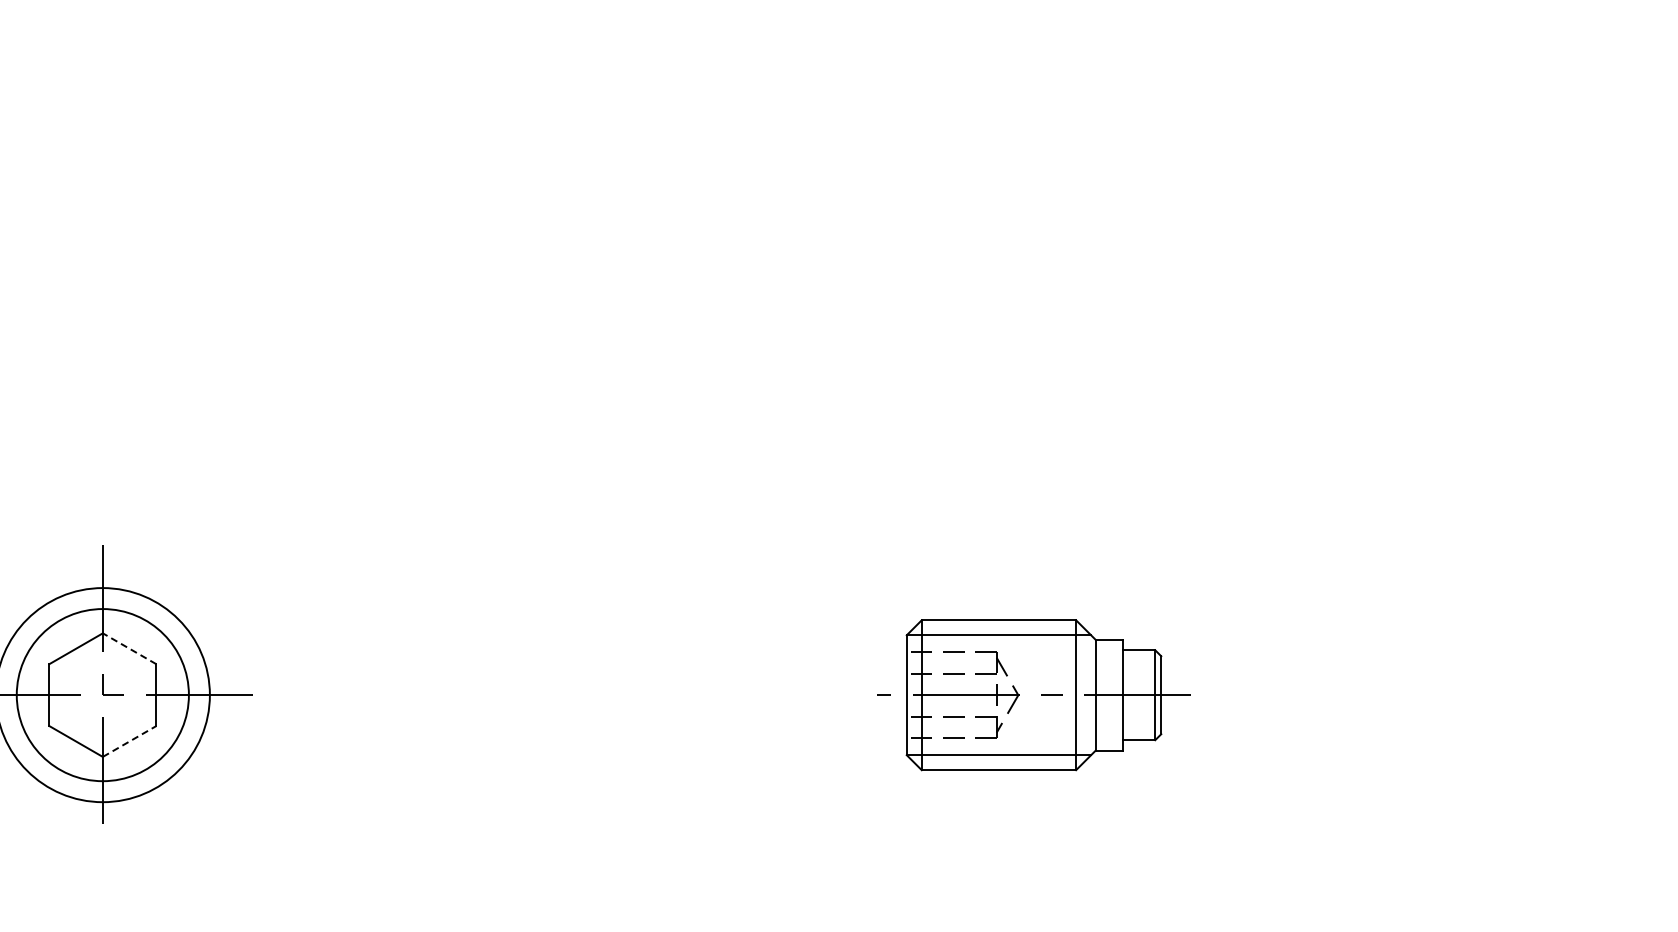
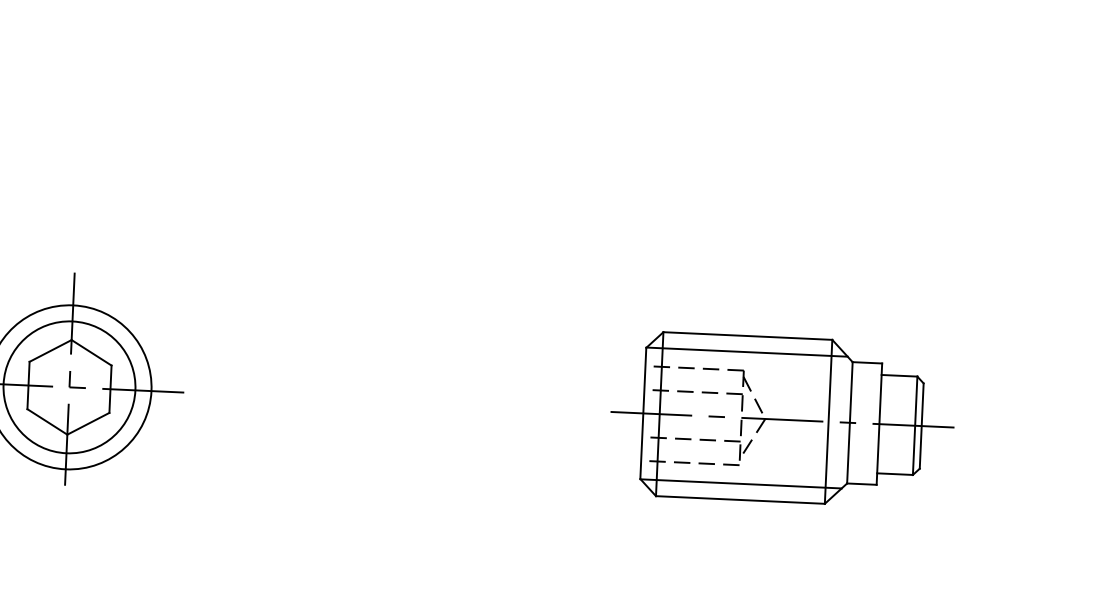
line: (129, 648) -> (91, 352), dashed -> solid
part: (1033, 695) -> (782, 420), size x1.43
line: (129, 741) -> (88, 423), dashed -> solid

